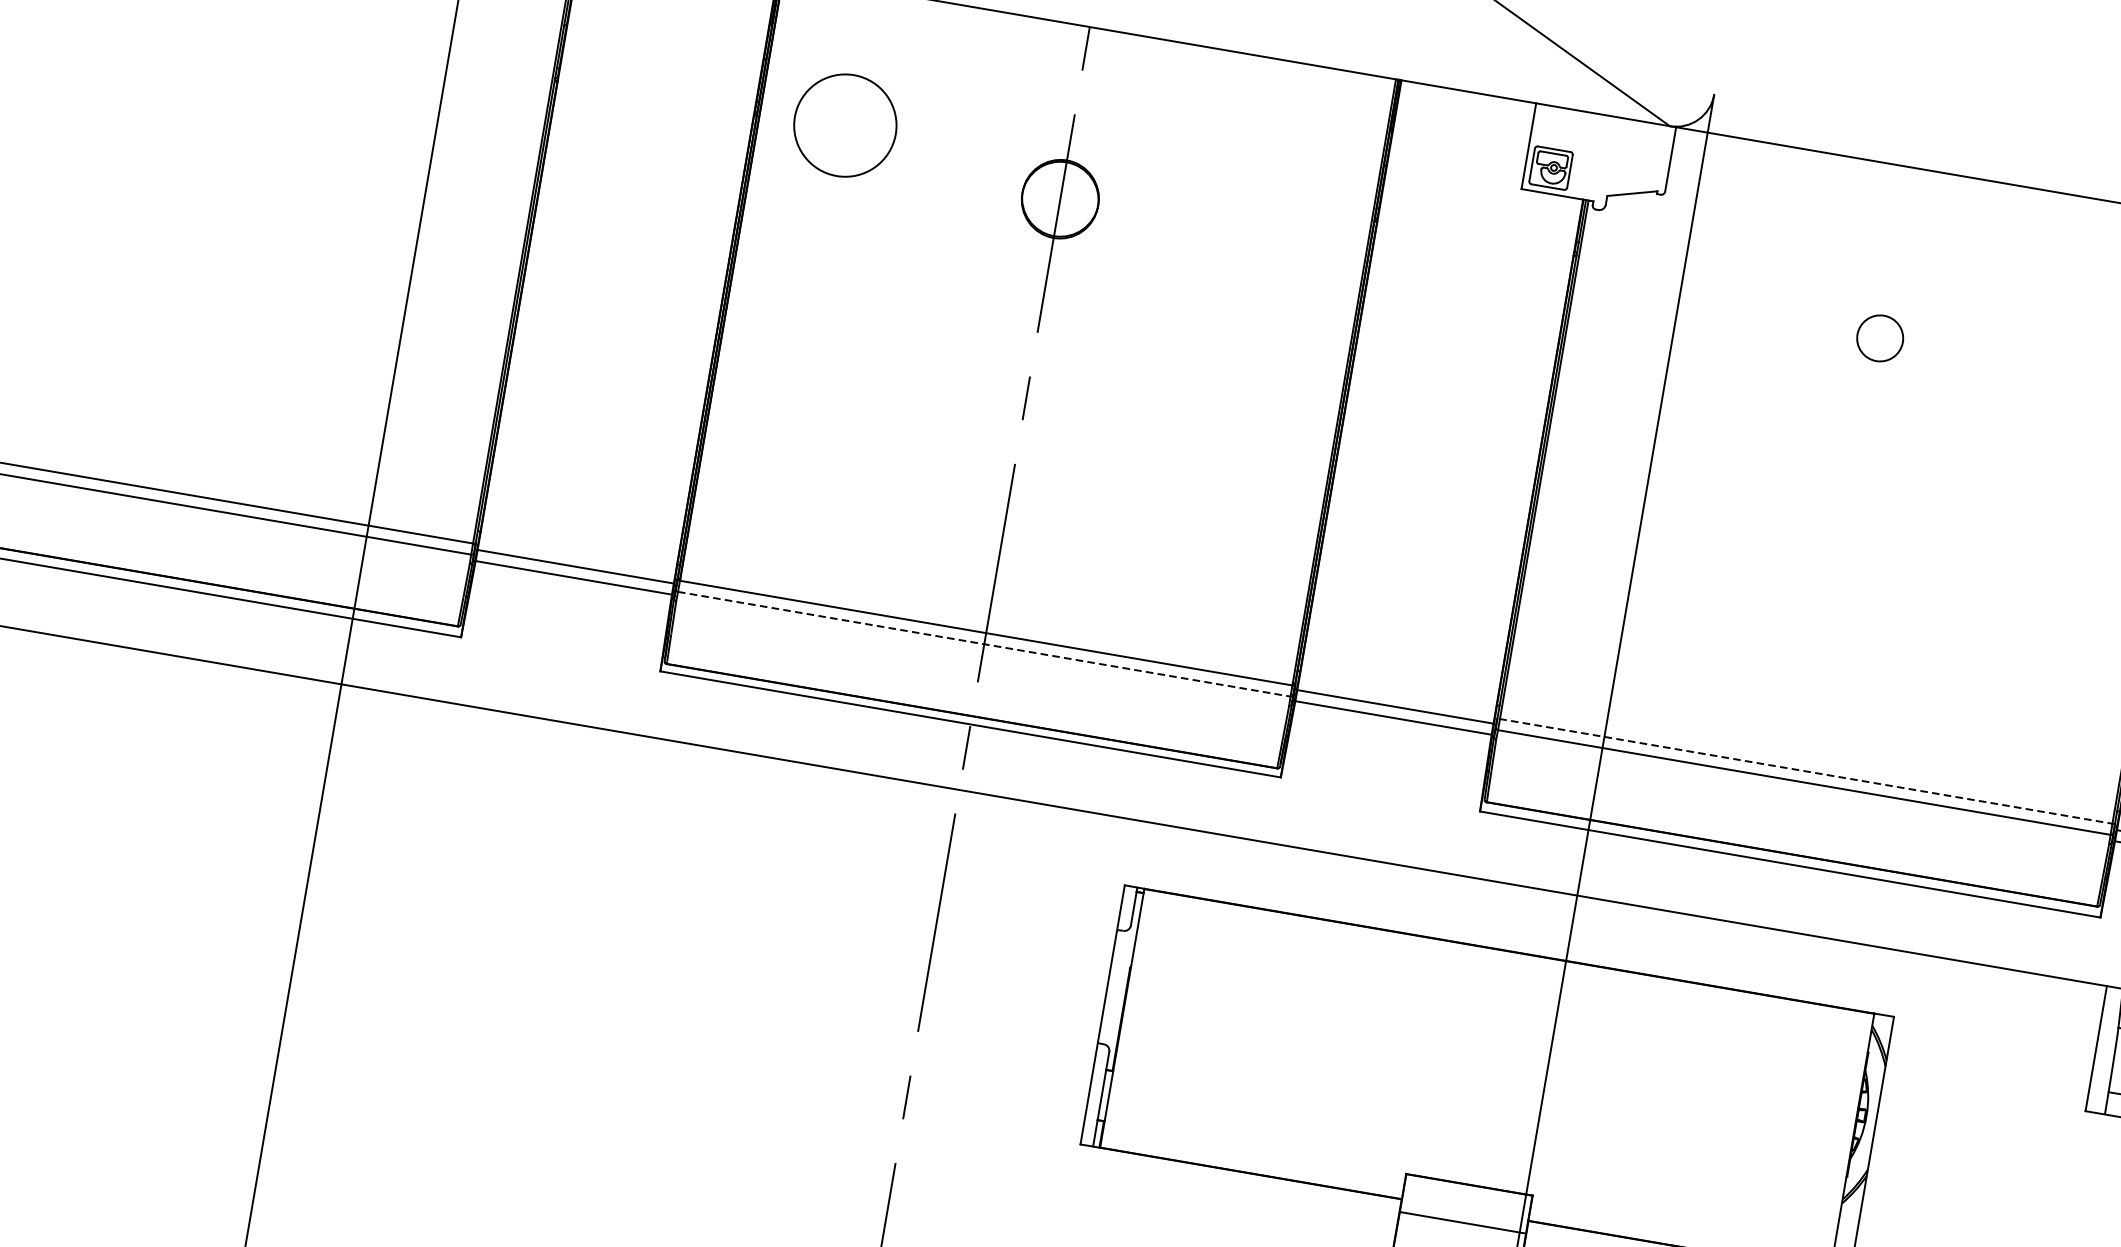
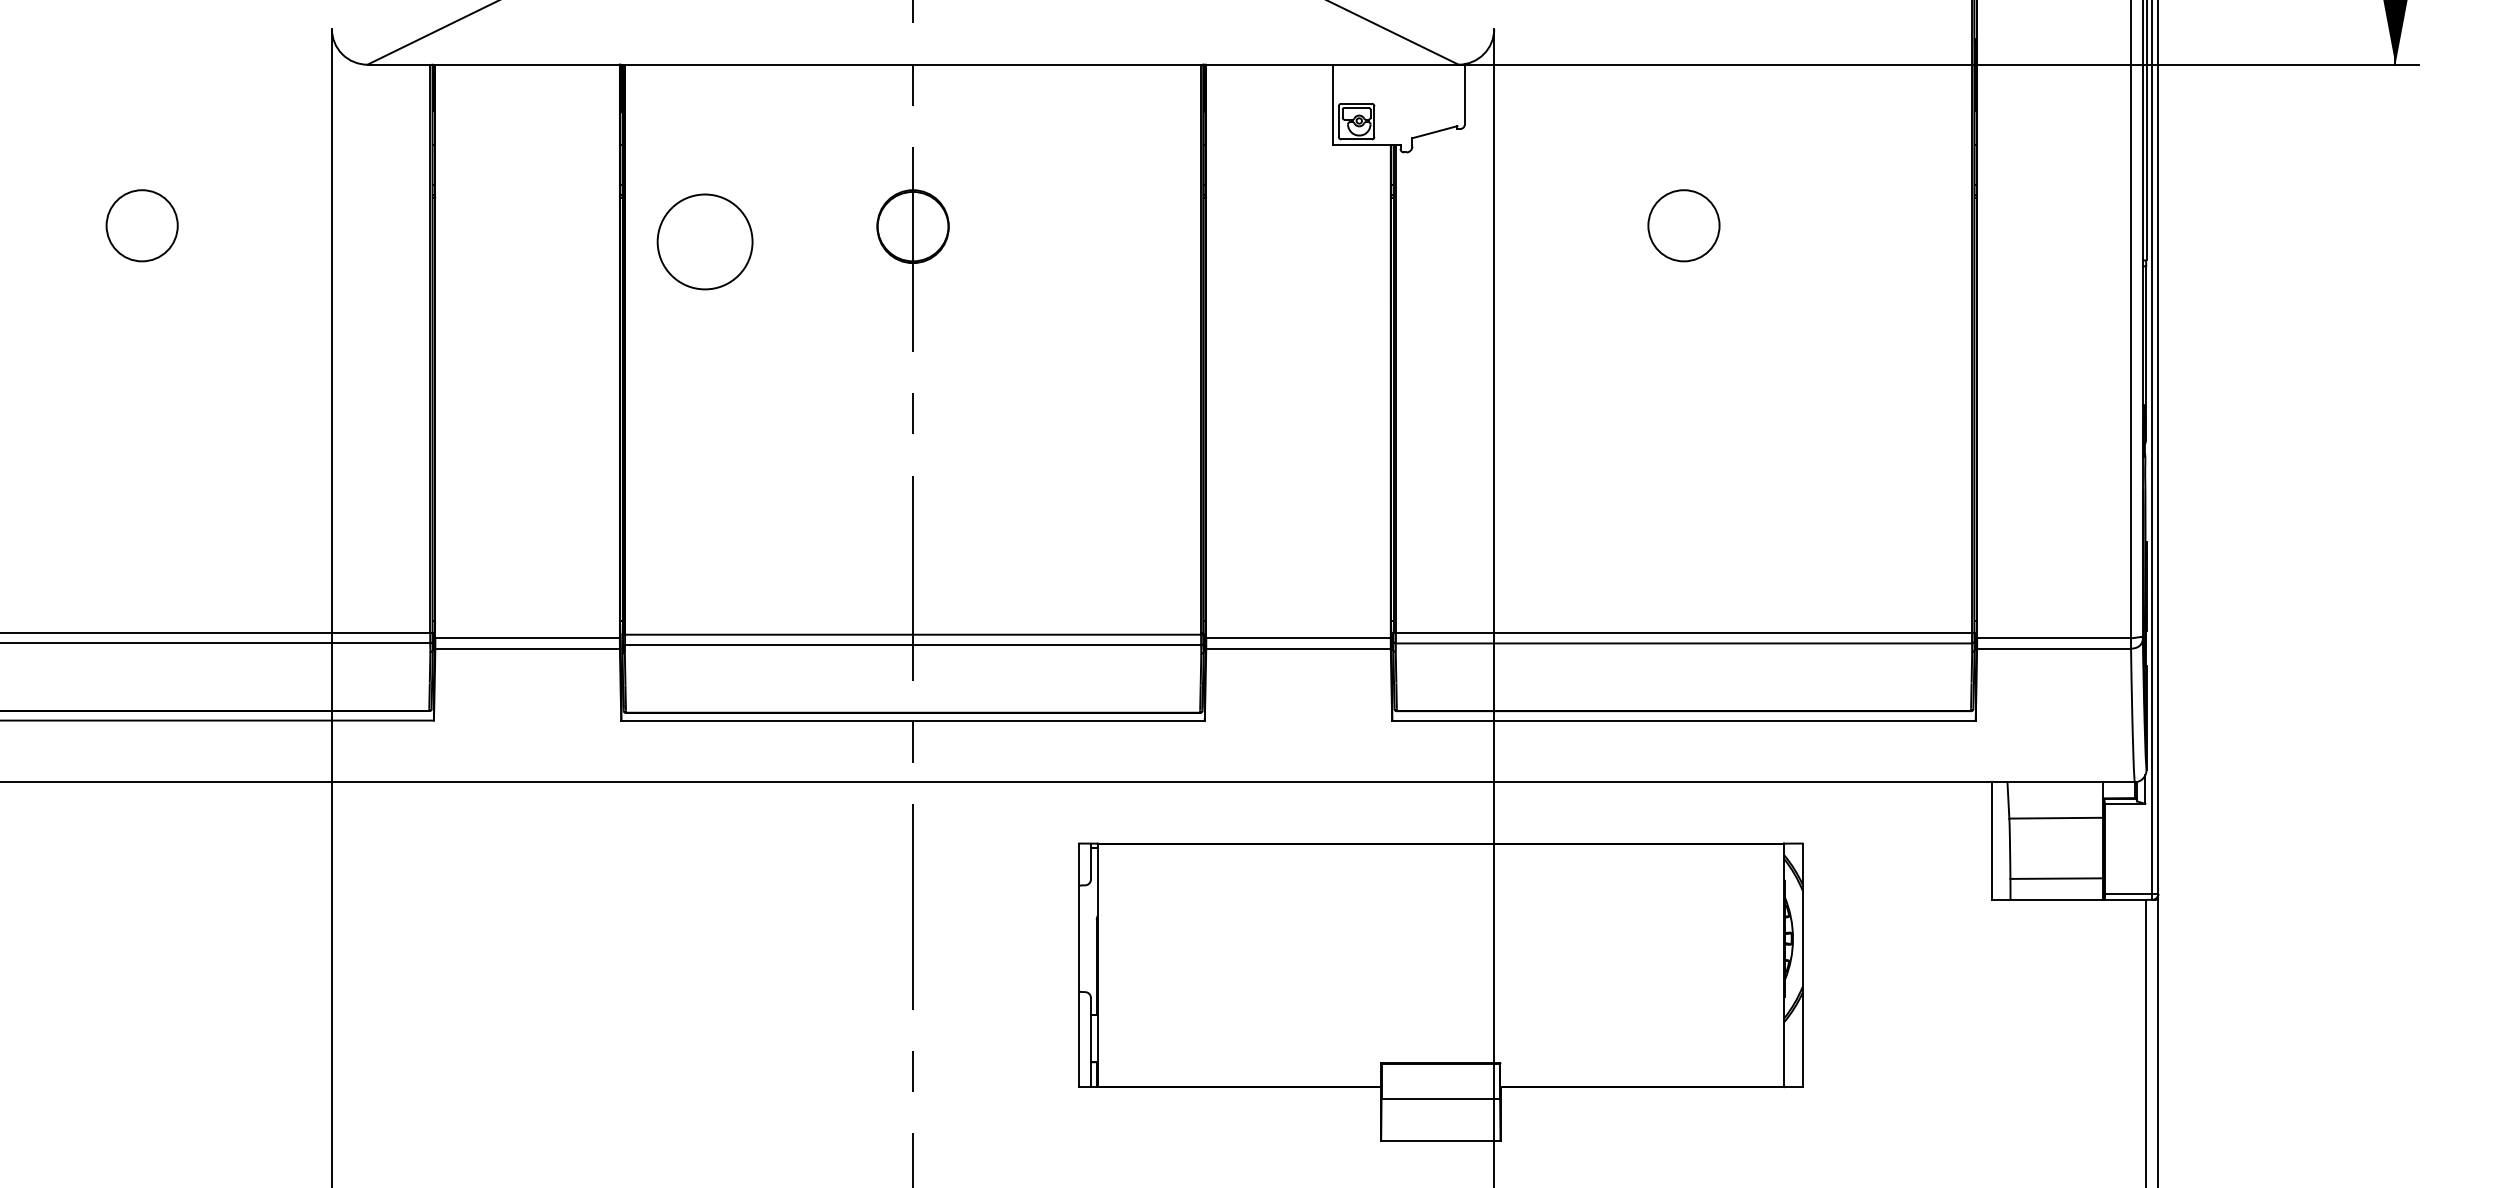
circle: (240, 57) -> (141, 225), added
circle: (844, 125) -> (704, 241), moved
circle: (1879, 338) -> (1683, 225), size x1.67
line: (984, 644) -> (913, 645), dashed -> solid
line: (1805, 770) -> (1683, 632), dashed -> solid

